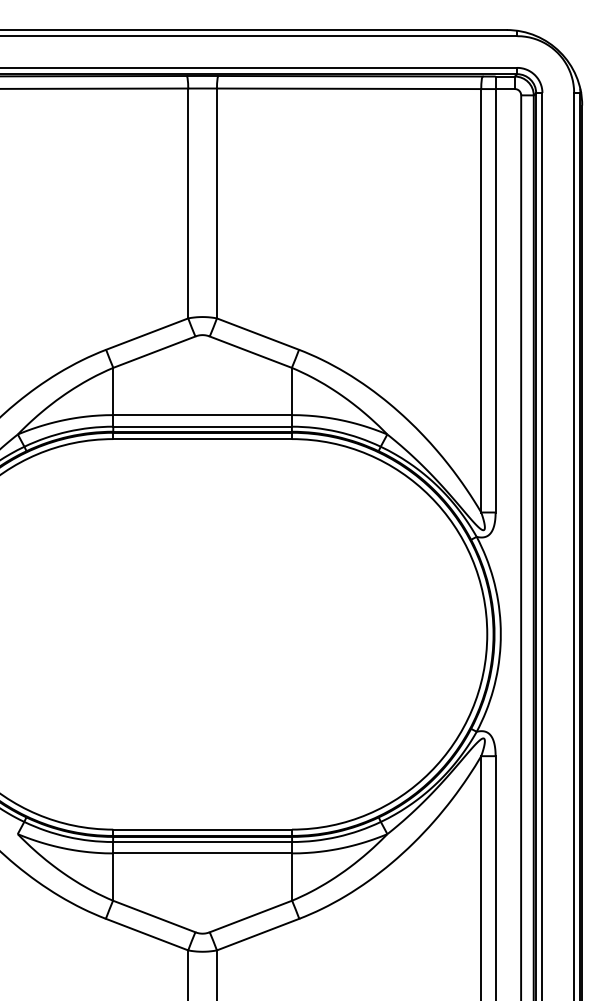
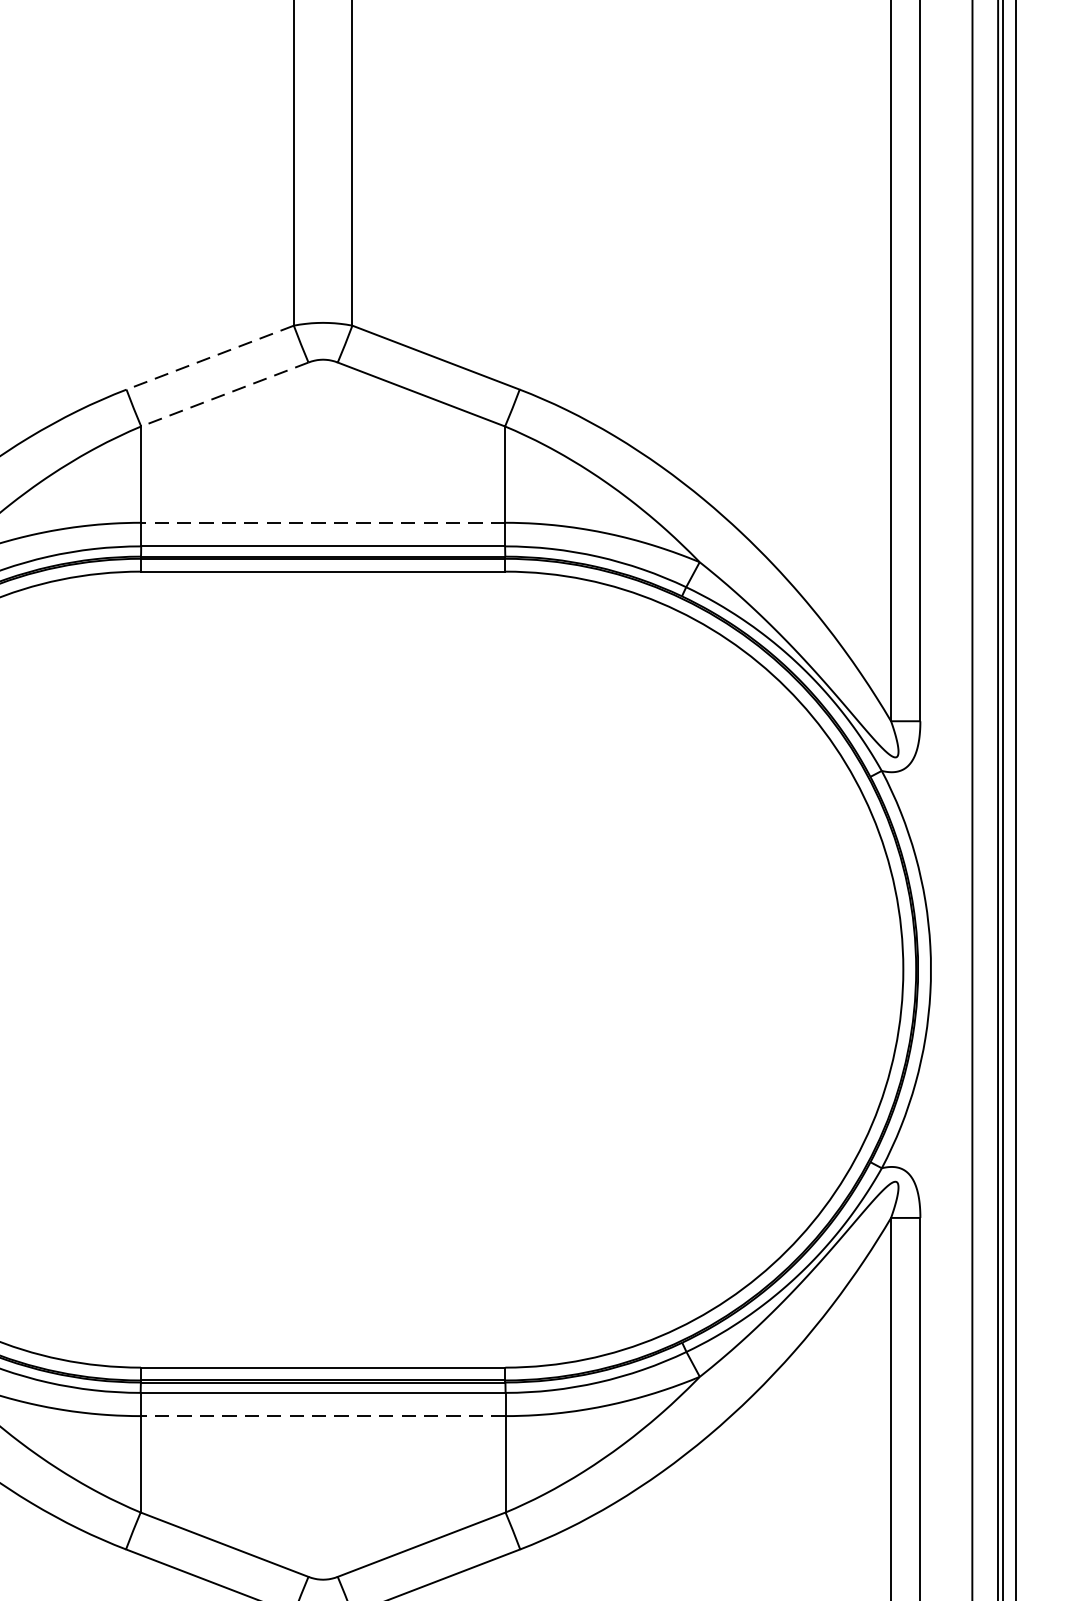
line: (147, 334) -> (210, 358), solid -> dashed
line: (154, 352) -> (225, 395), solid -> dashed
line: (202, 415) -> (322, 523), solid -> dashed
line: (202, 853) -> (322, 1416), solid -> dashed

